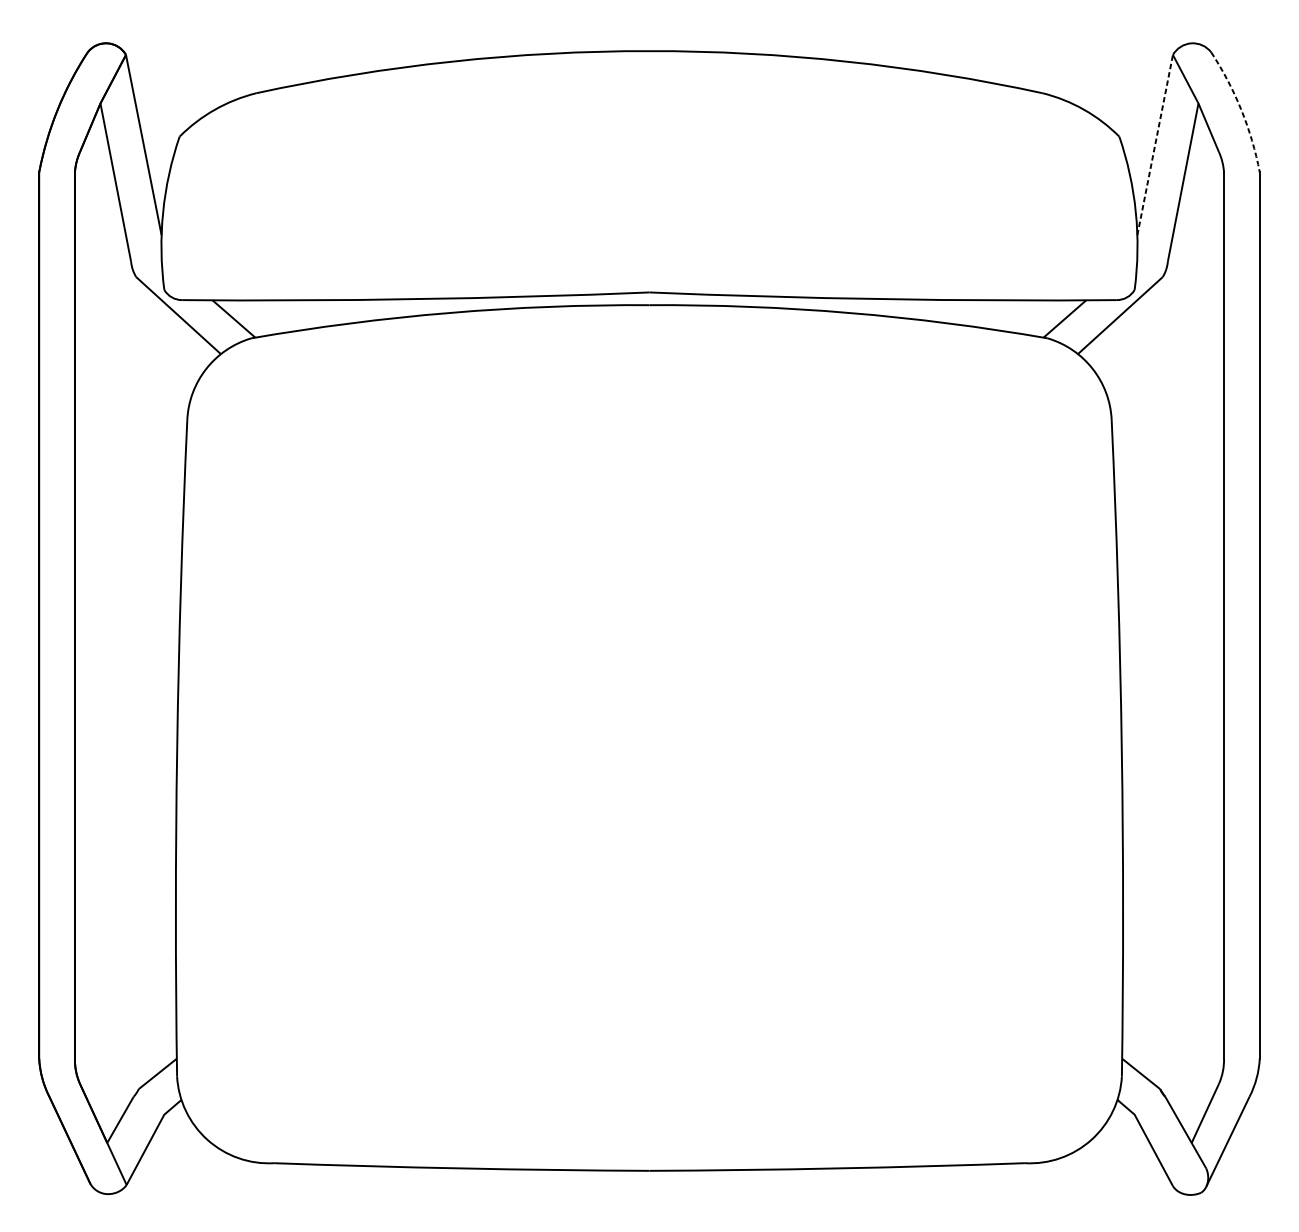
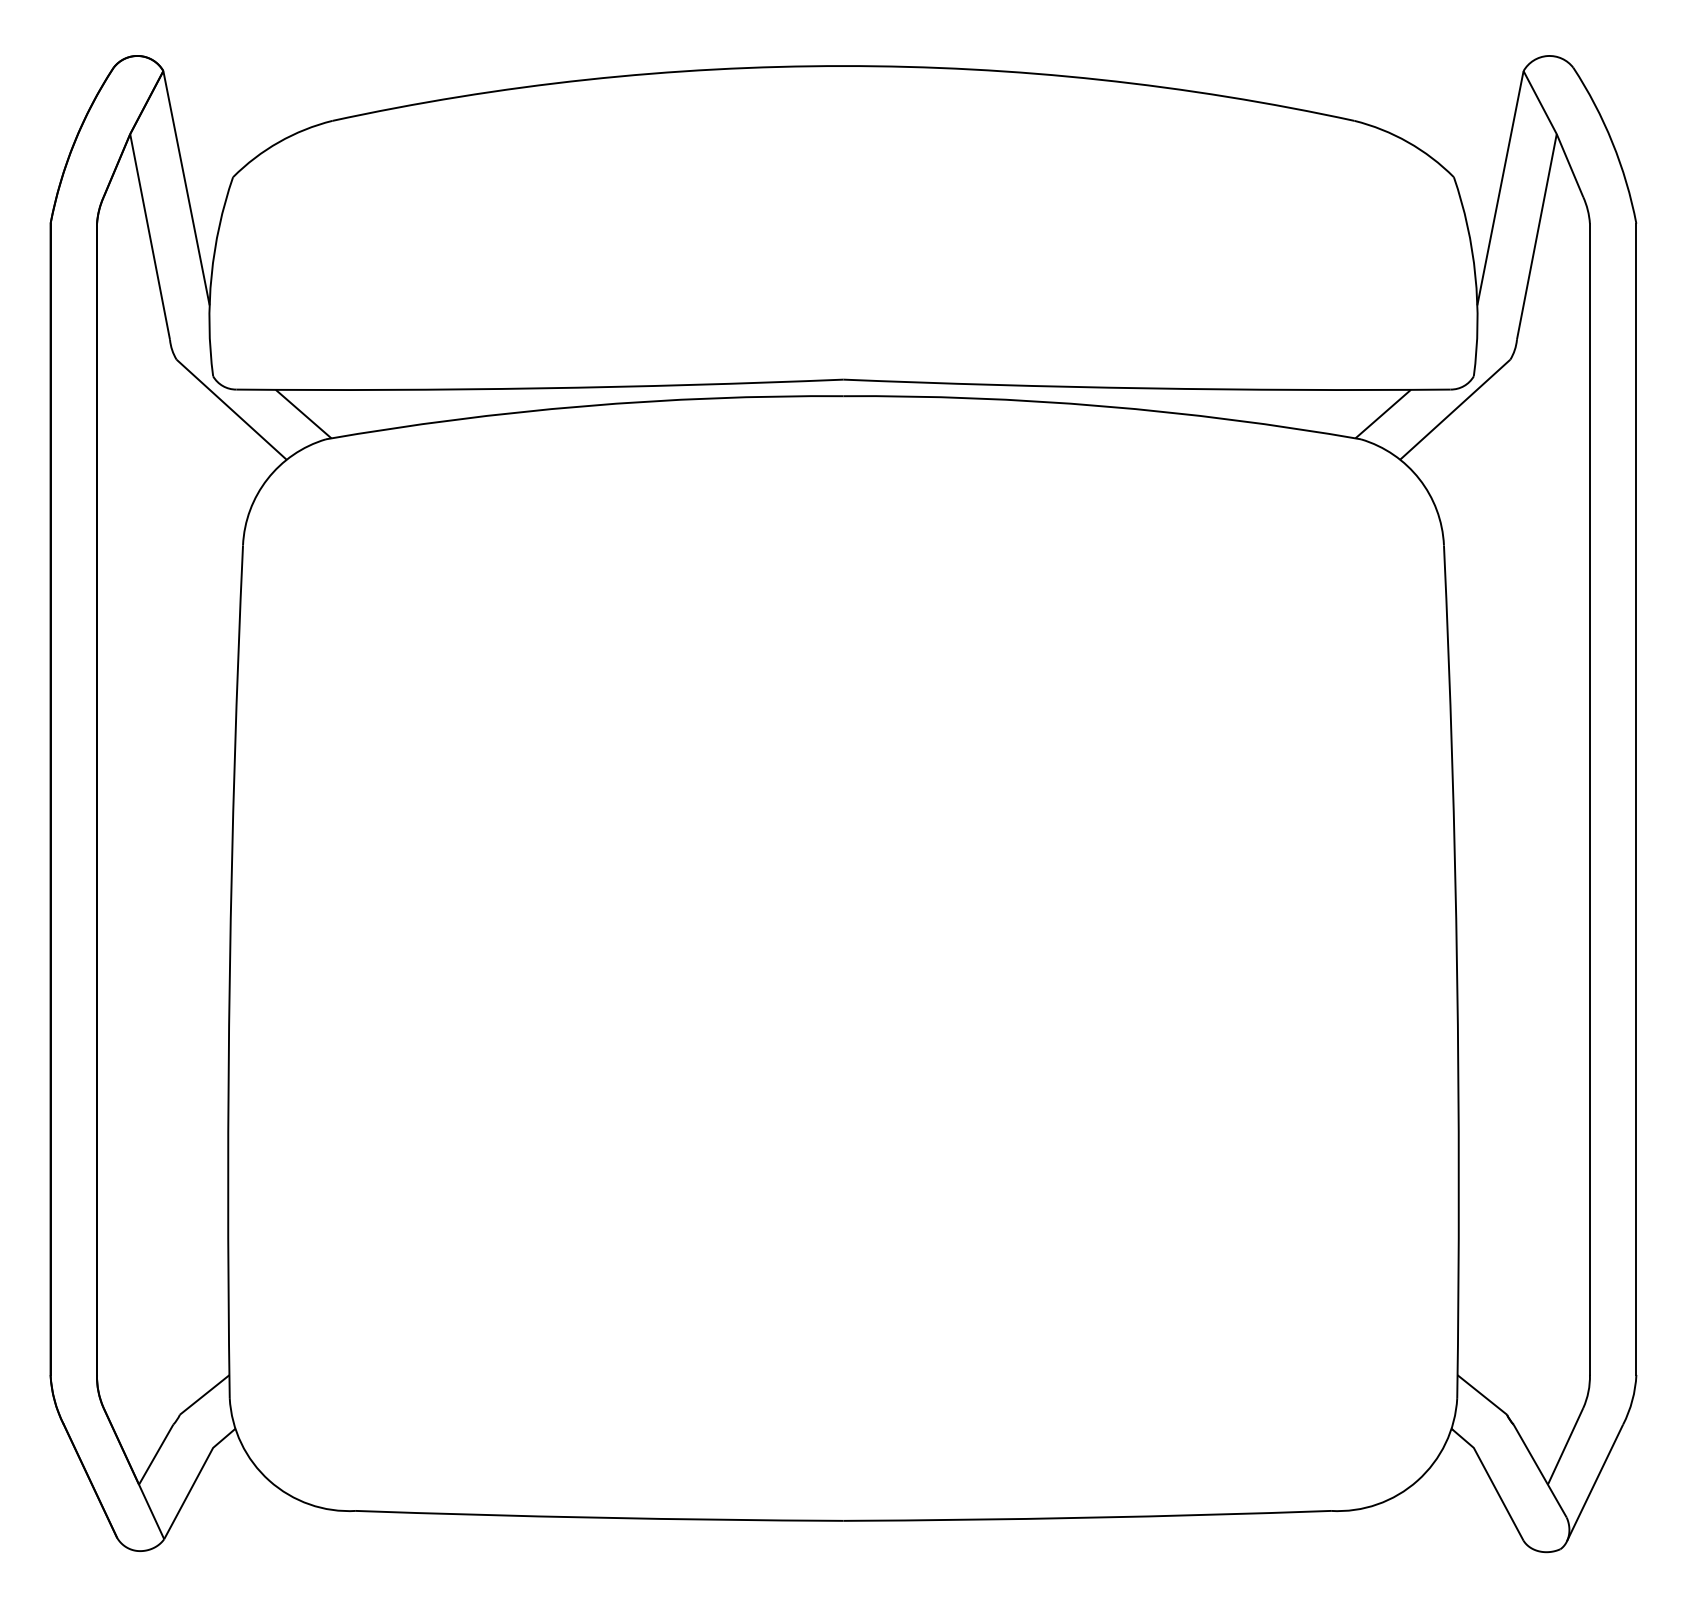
arc: (1241, 109) -> (1612, 142), dashed -> solid
line: (1155, 144) -> (1500, 187), dashed -> solid

